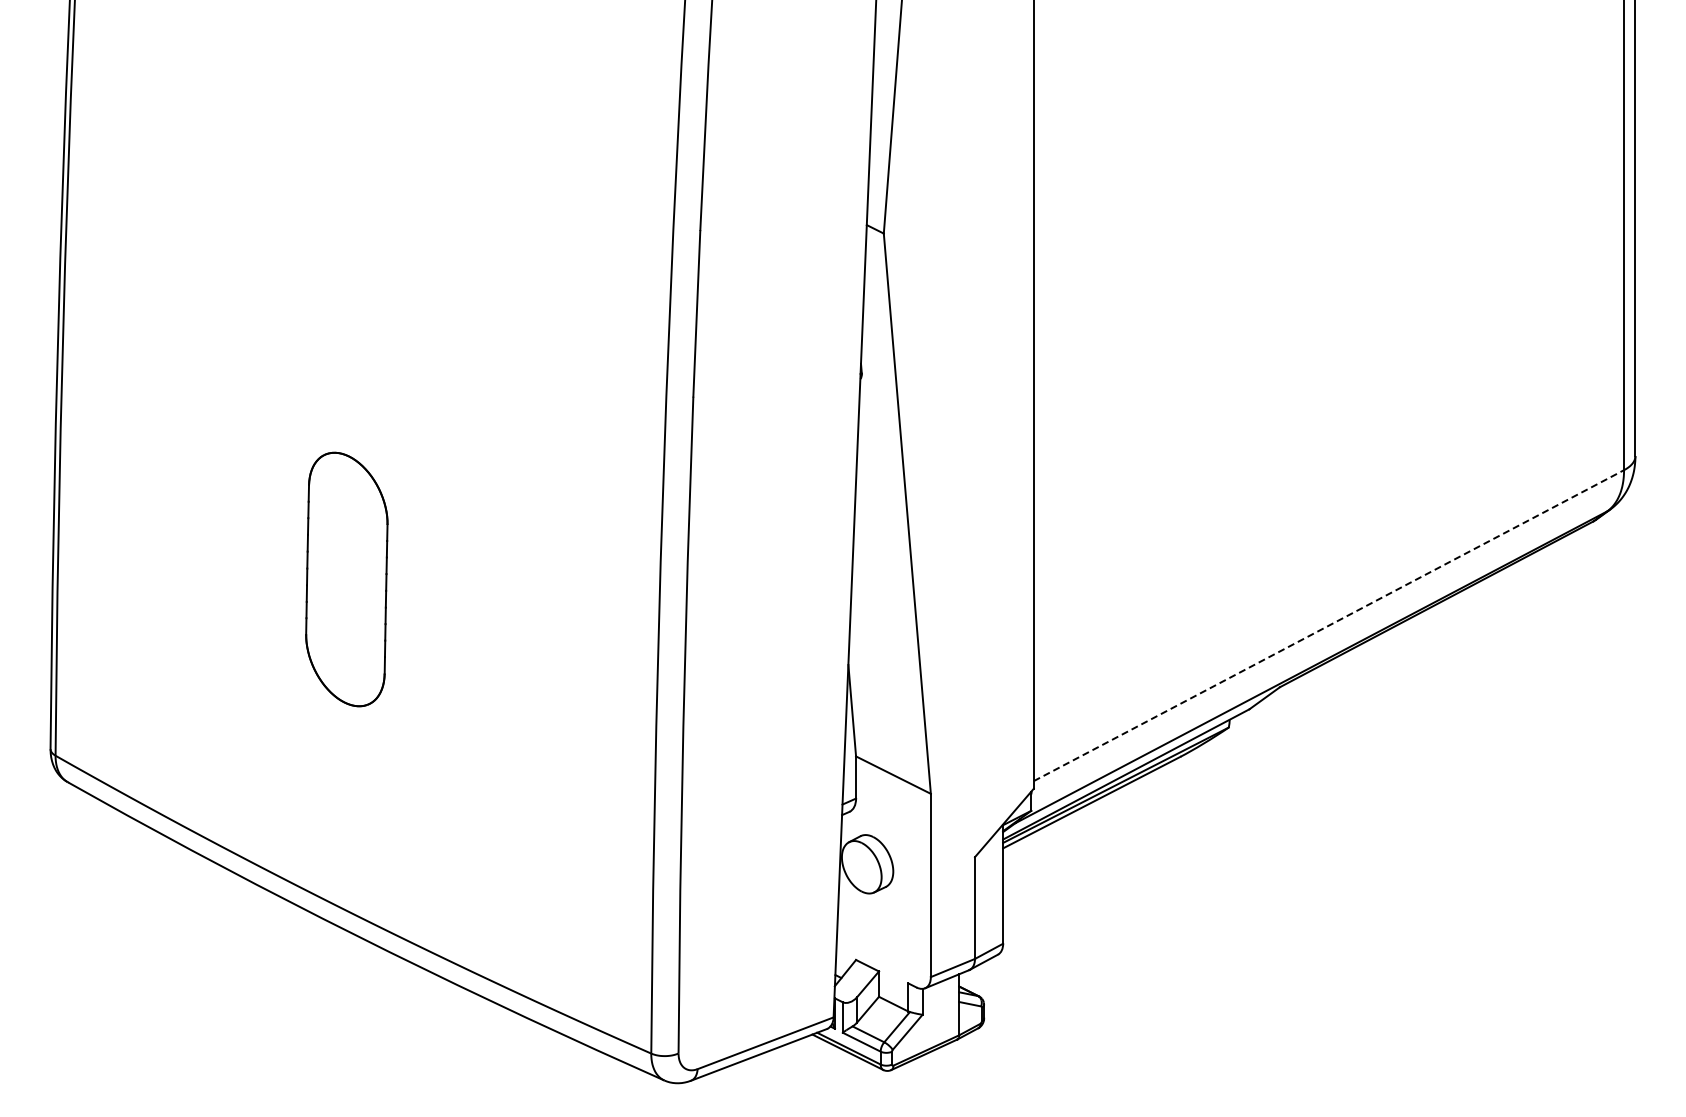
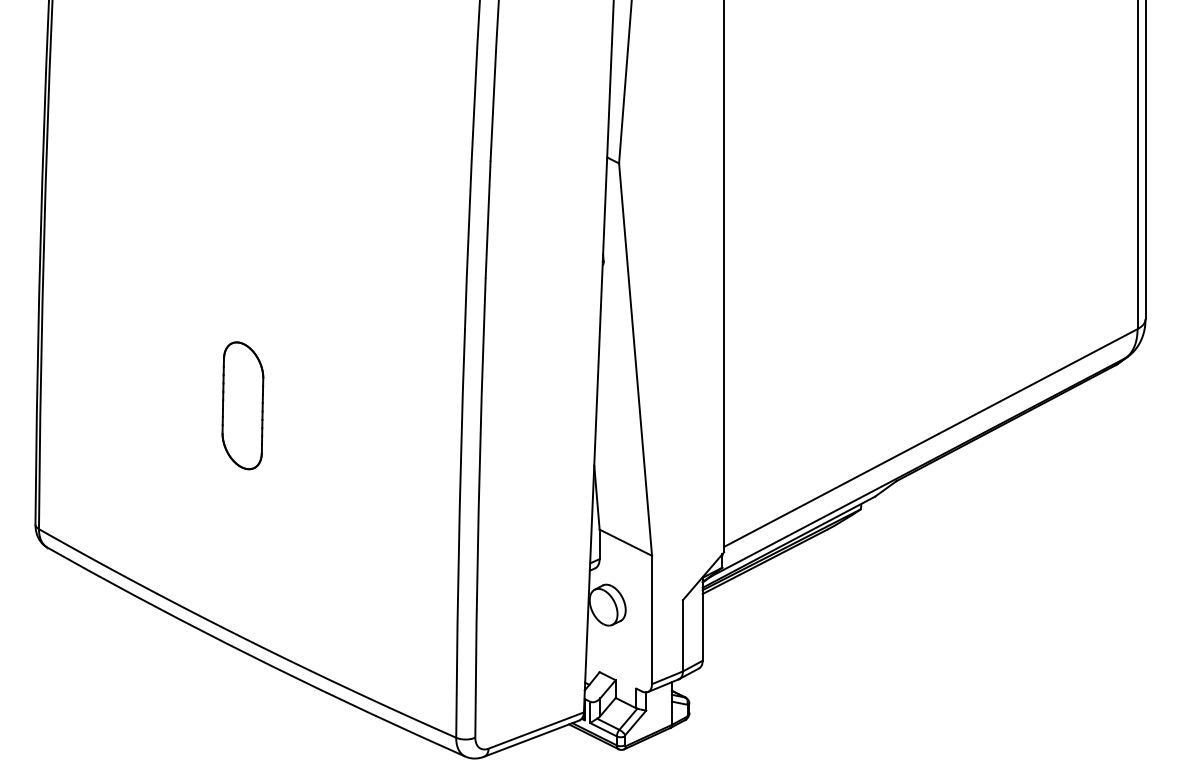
part: (346, 579) -> (242, 405), size x0.71
line: (1328, 625) -> (930, 437), dashed -> solid

